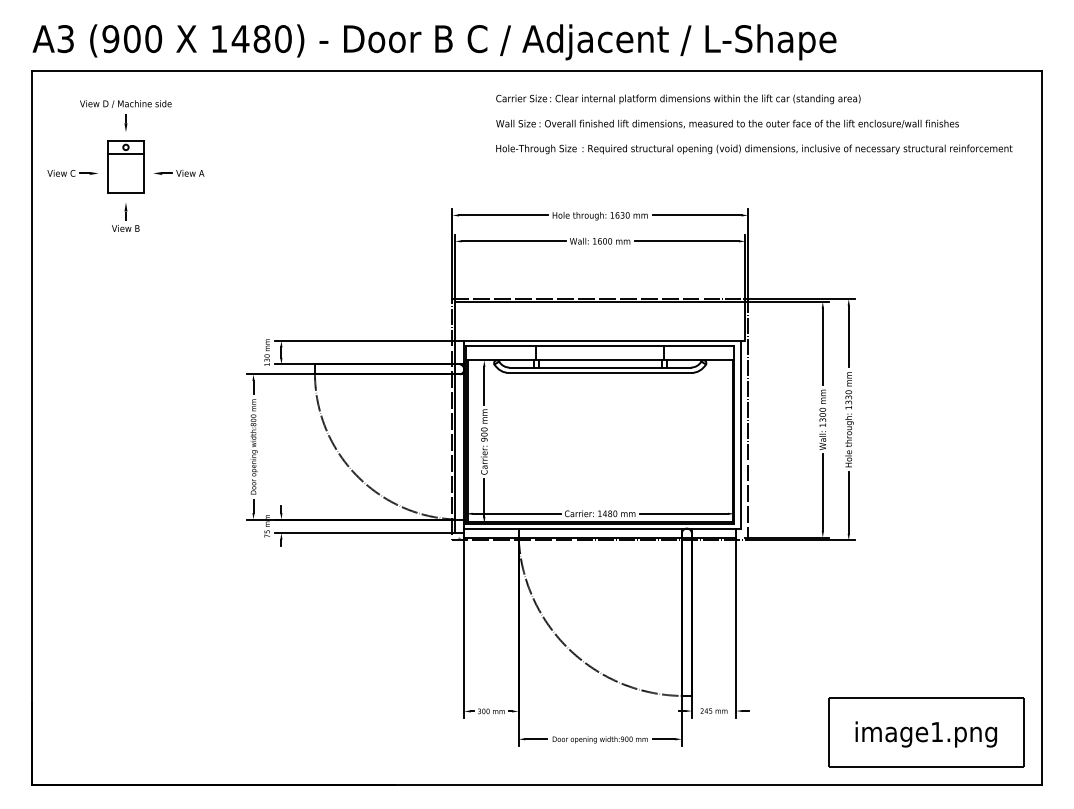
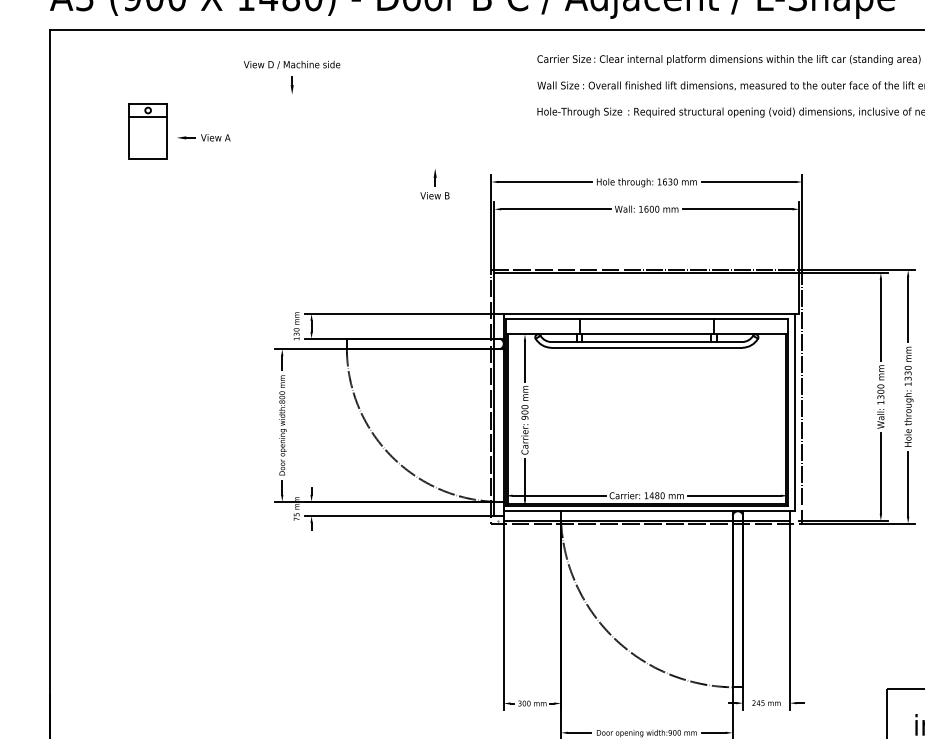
part: (125, 115) -> (291, 76), moved
part: (72, 172) -> (91, 136), removed
part: (125, 217) -> (434, 184), moved

